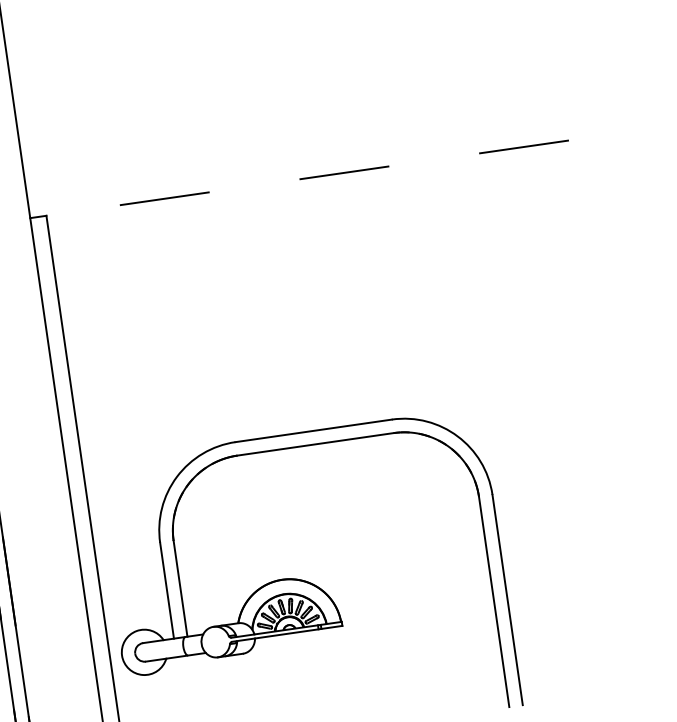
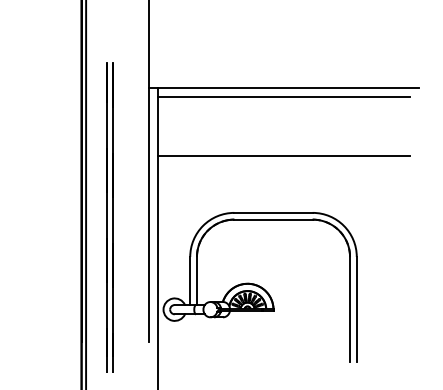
line: (307, 178) -> (288, 88), dashed -> solid
line: (300, 197) -> (283, 97), added
line: (317, 313) -> (283, 155), added

